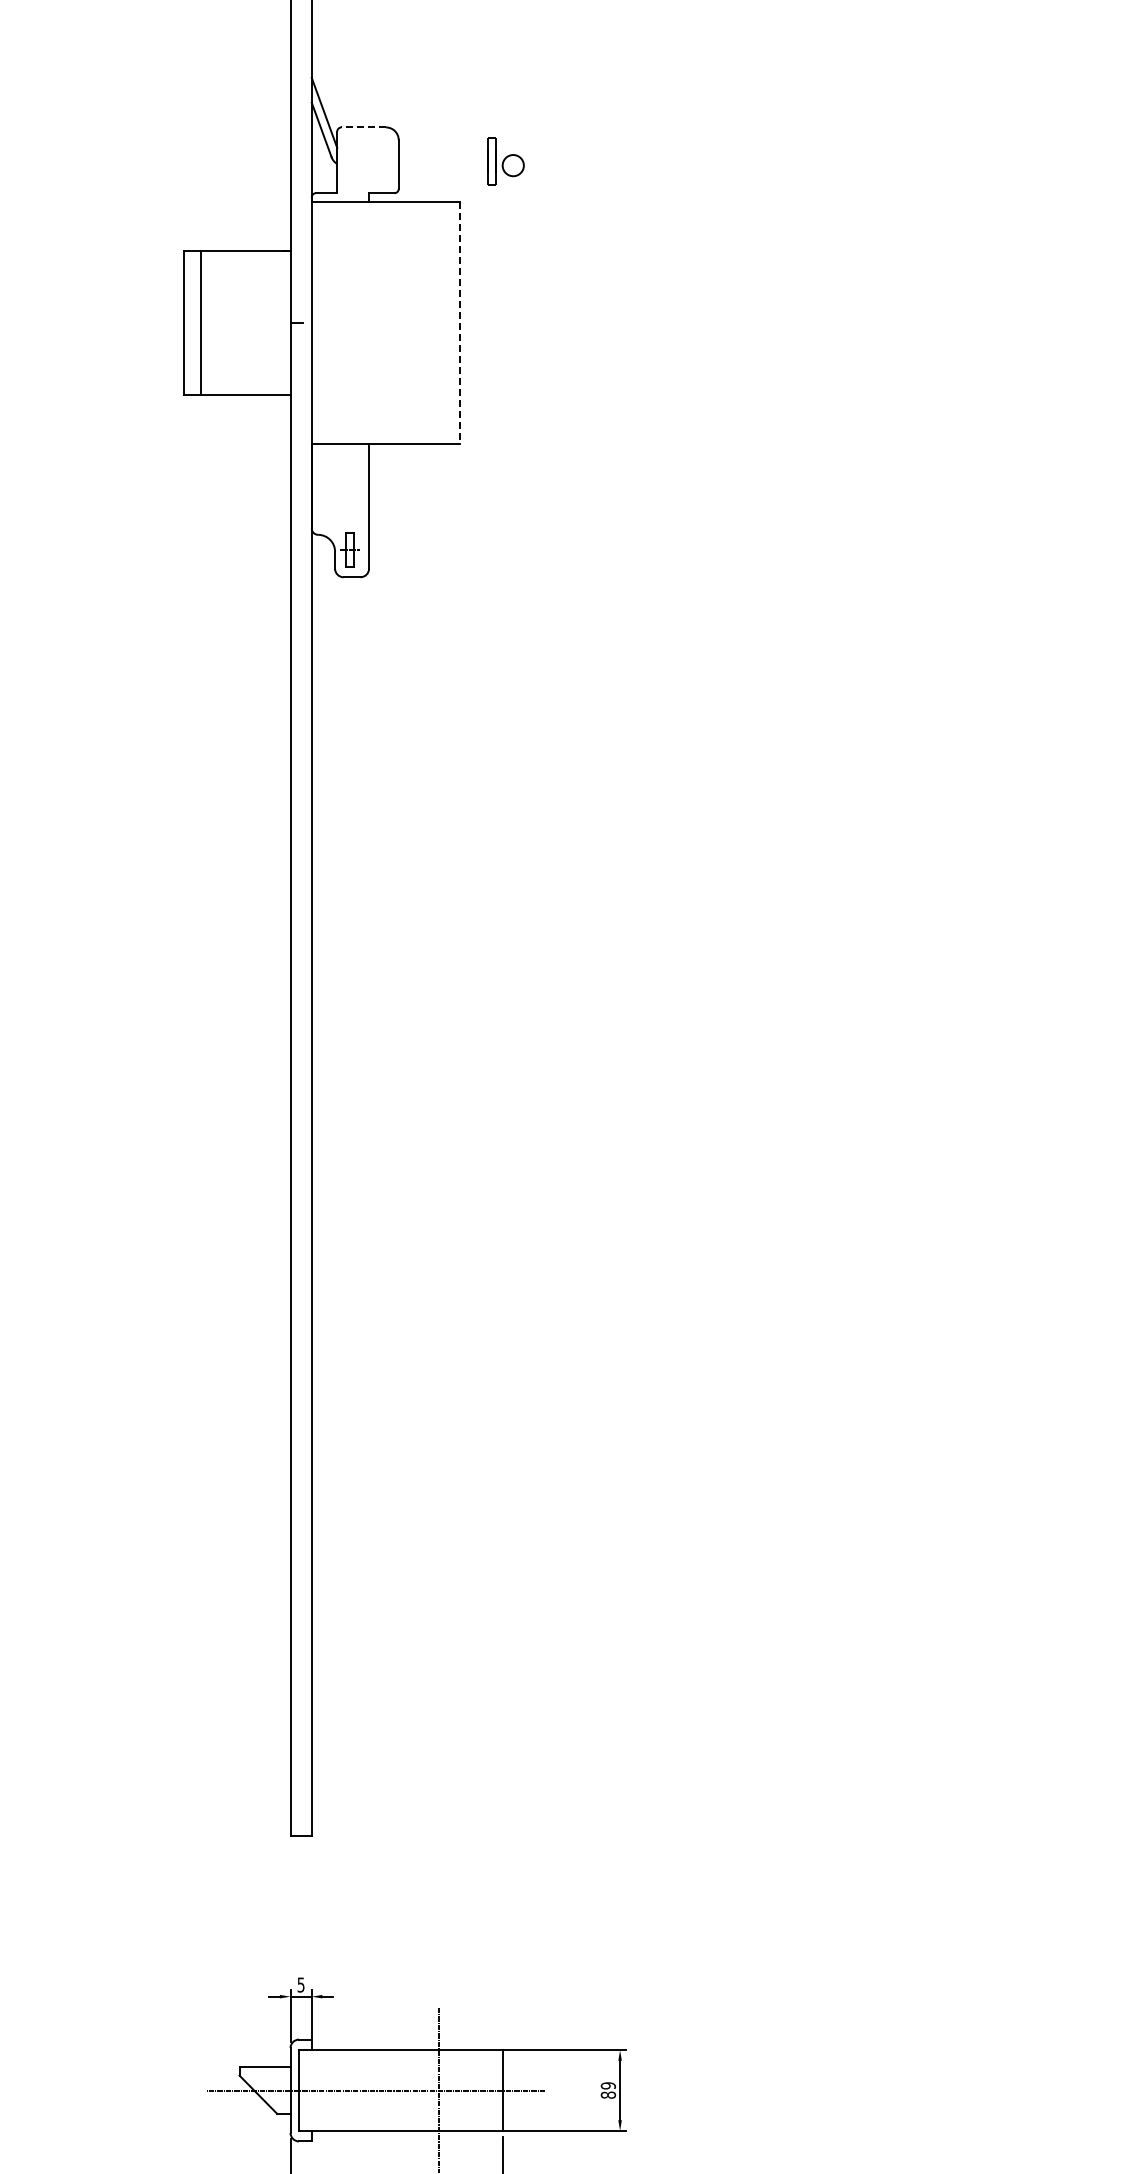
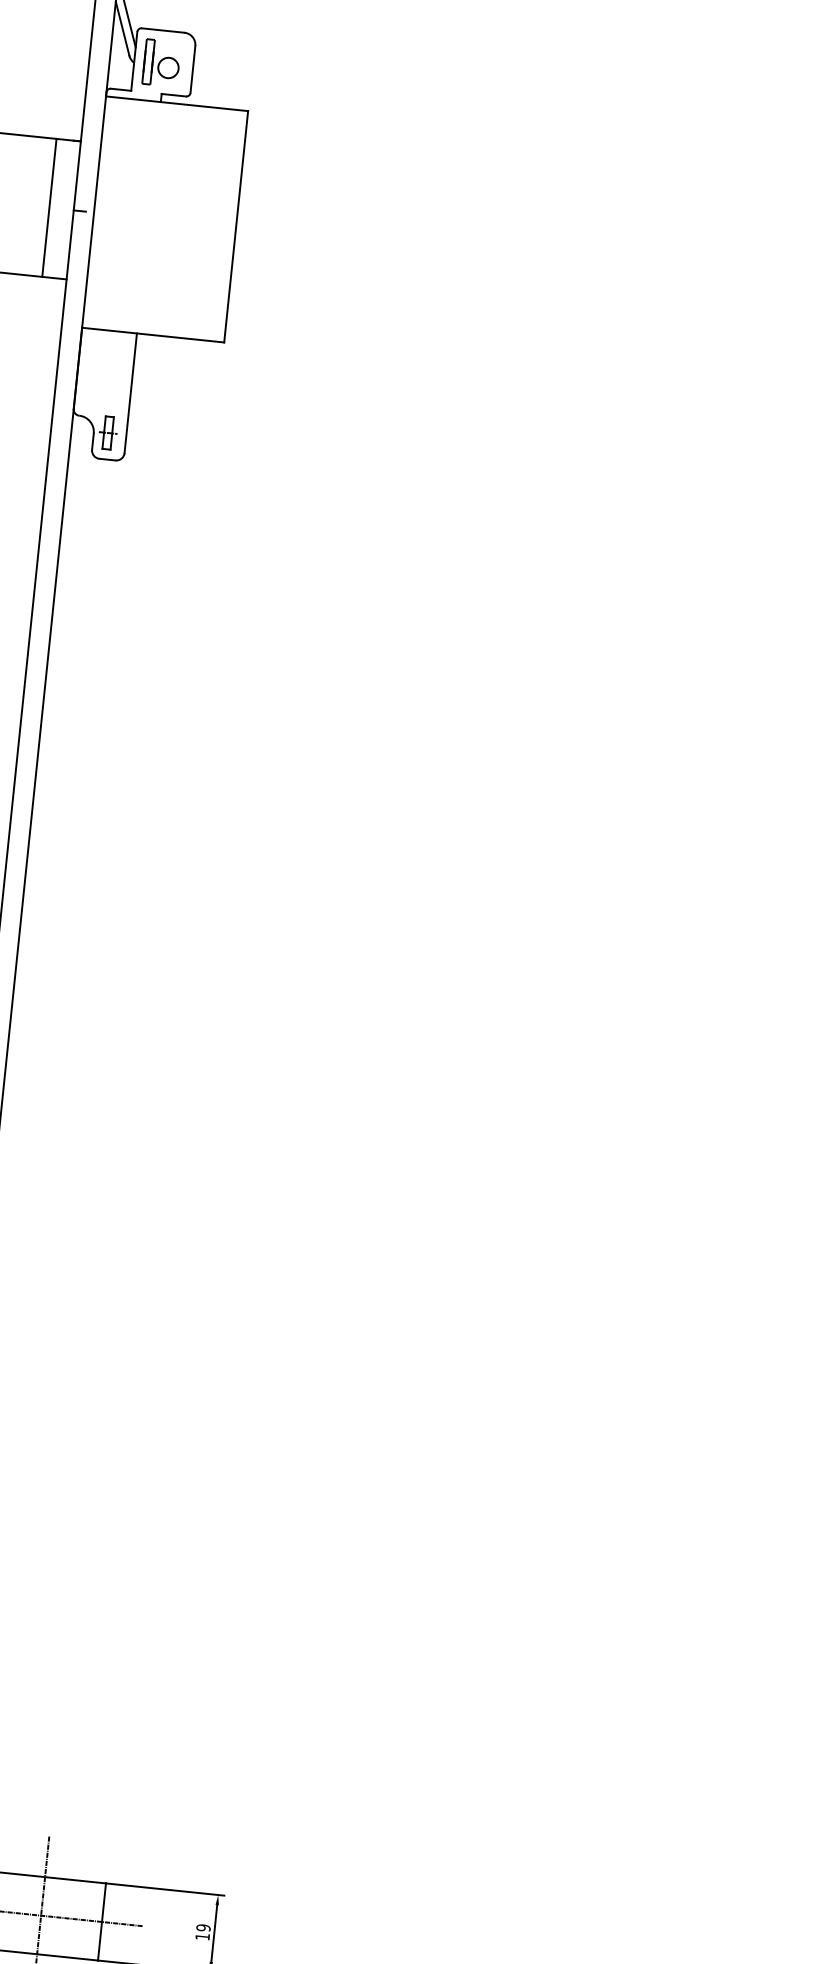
line: (363, 127) -> (162, 30), dashed -> solid
part: (505, 161) -> (161, 63), moved
line: (265, 322) -> (49, 207), added
line: (460, 322) -> (236, 226), dashed -> solid
text: (608, 2094) -> (202, 1936), 89 -> 19

